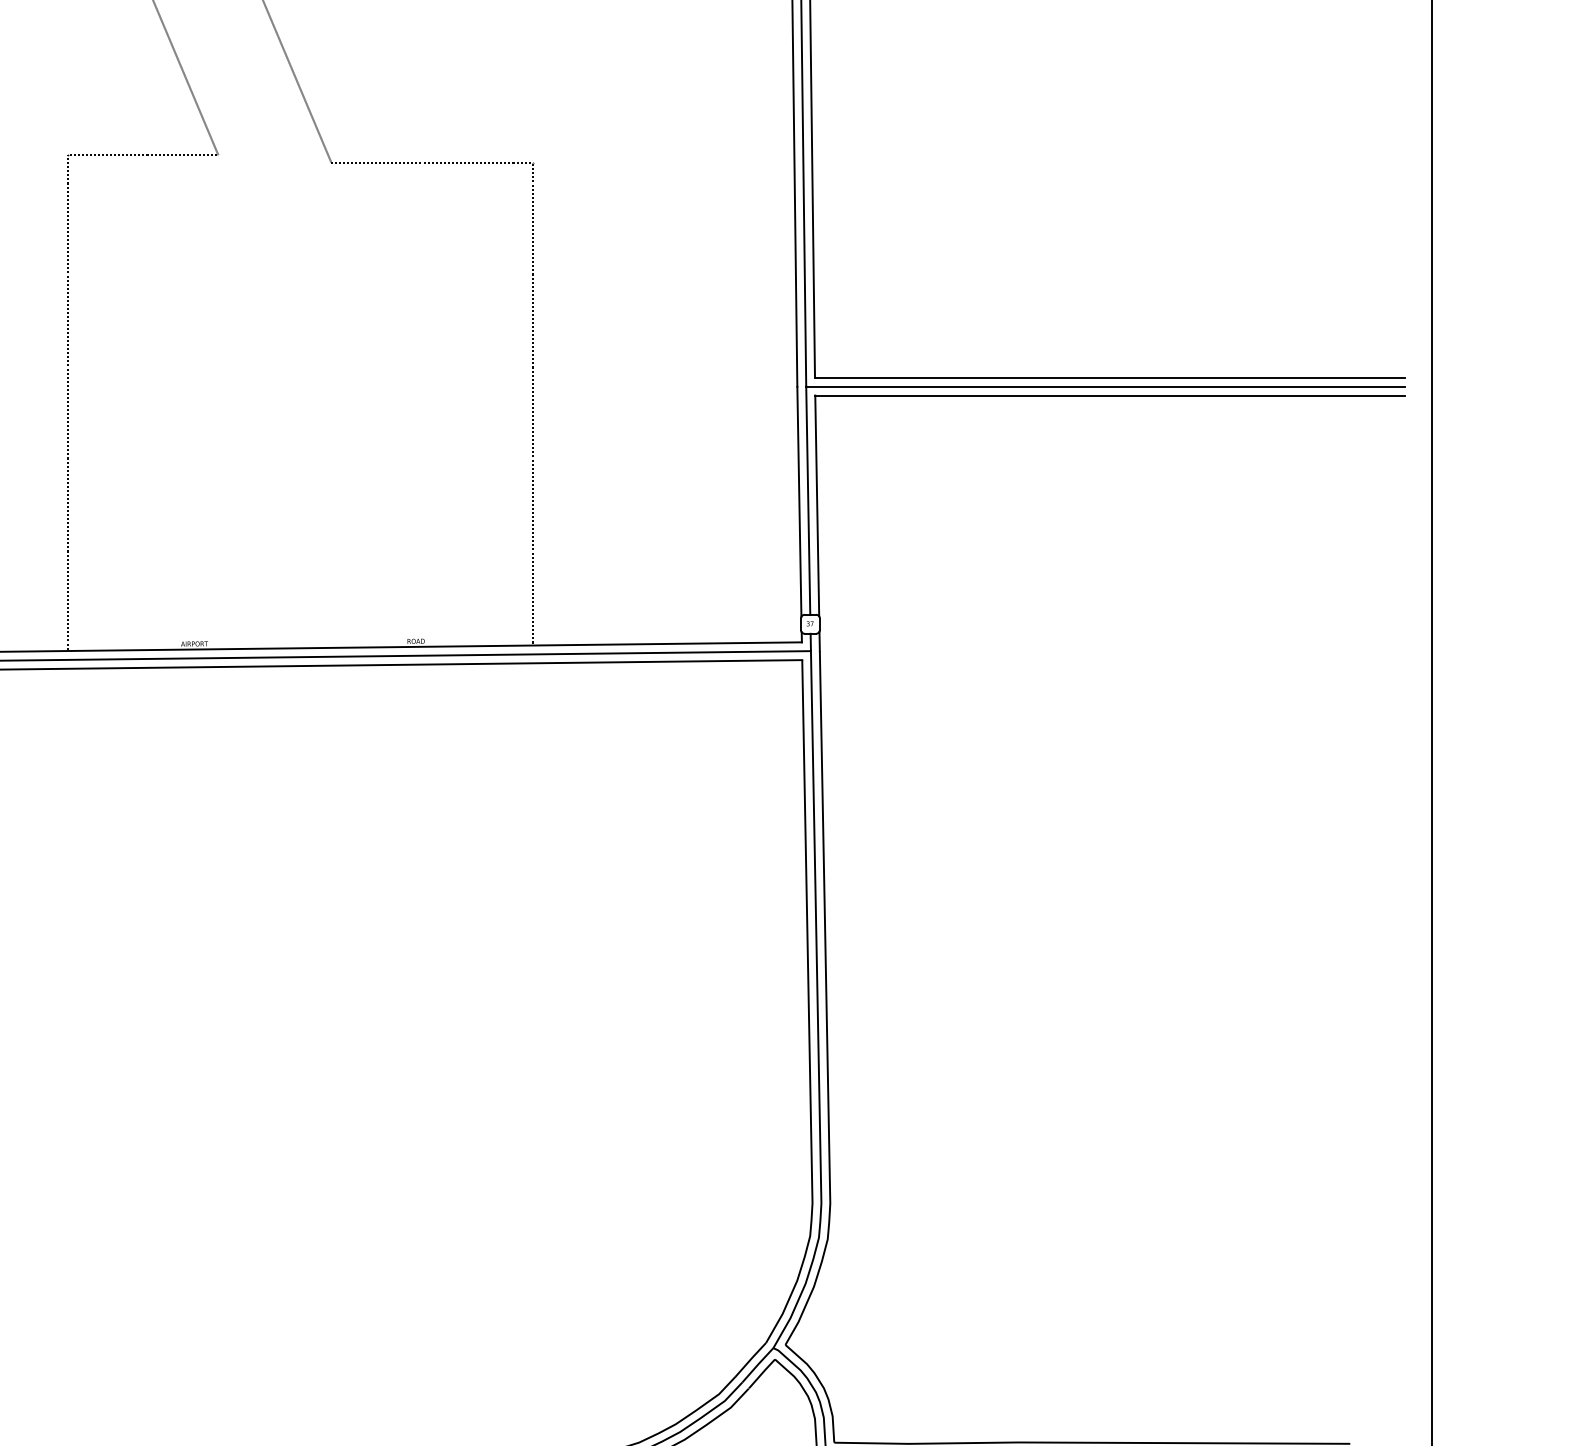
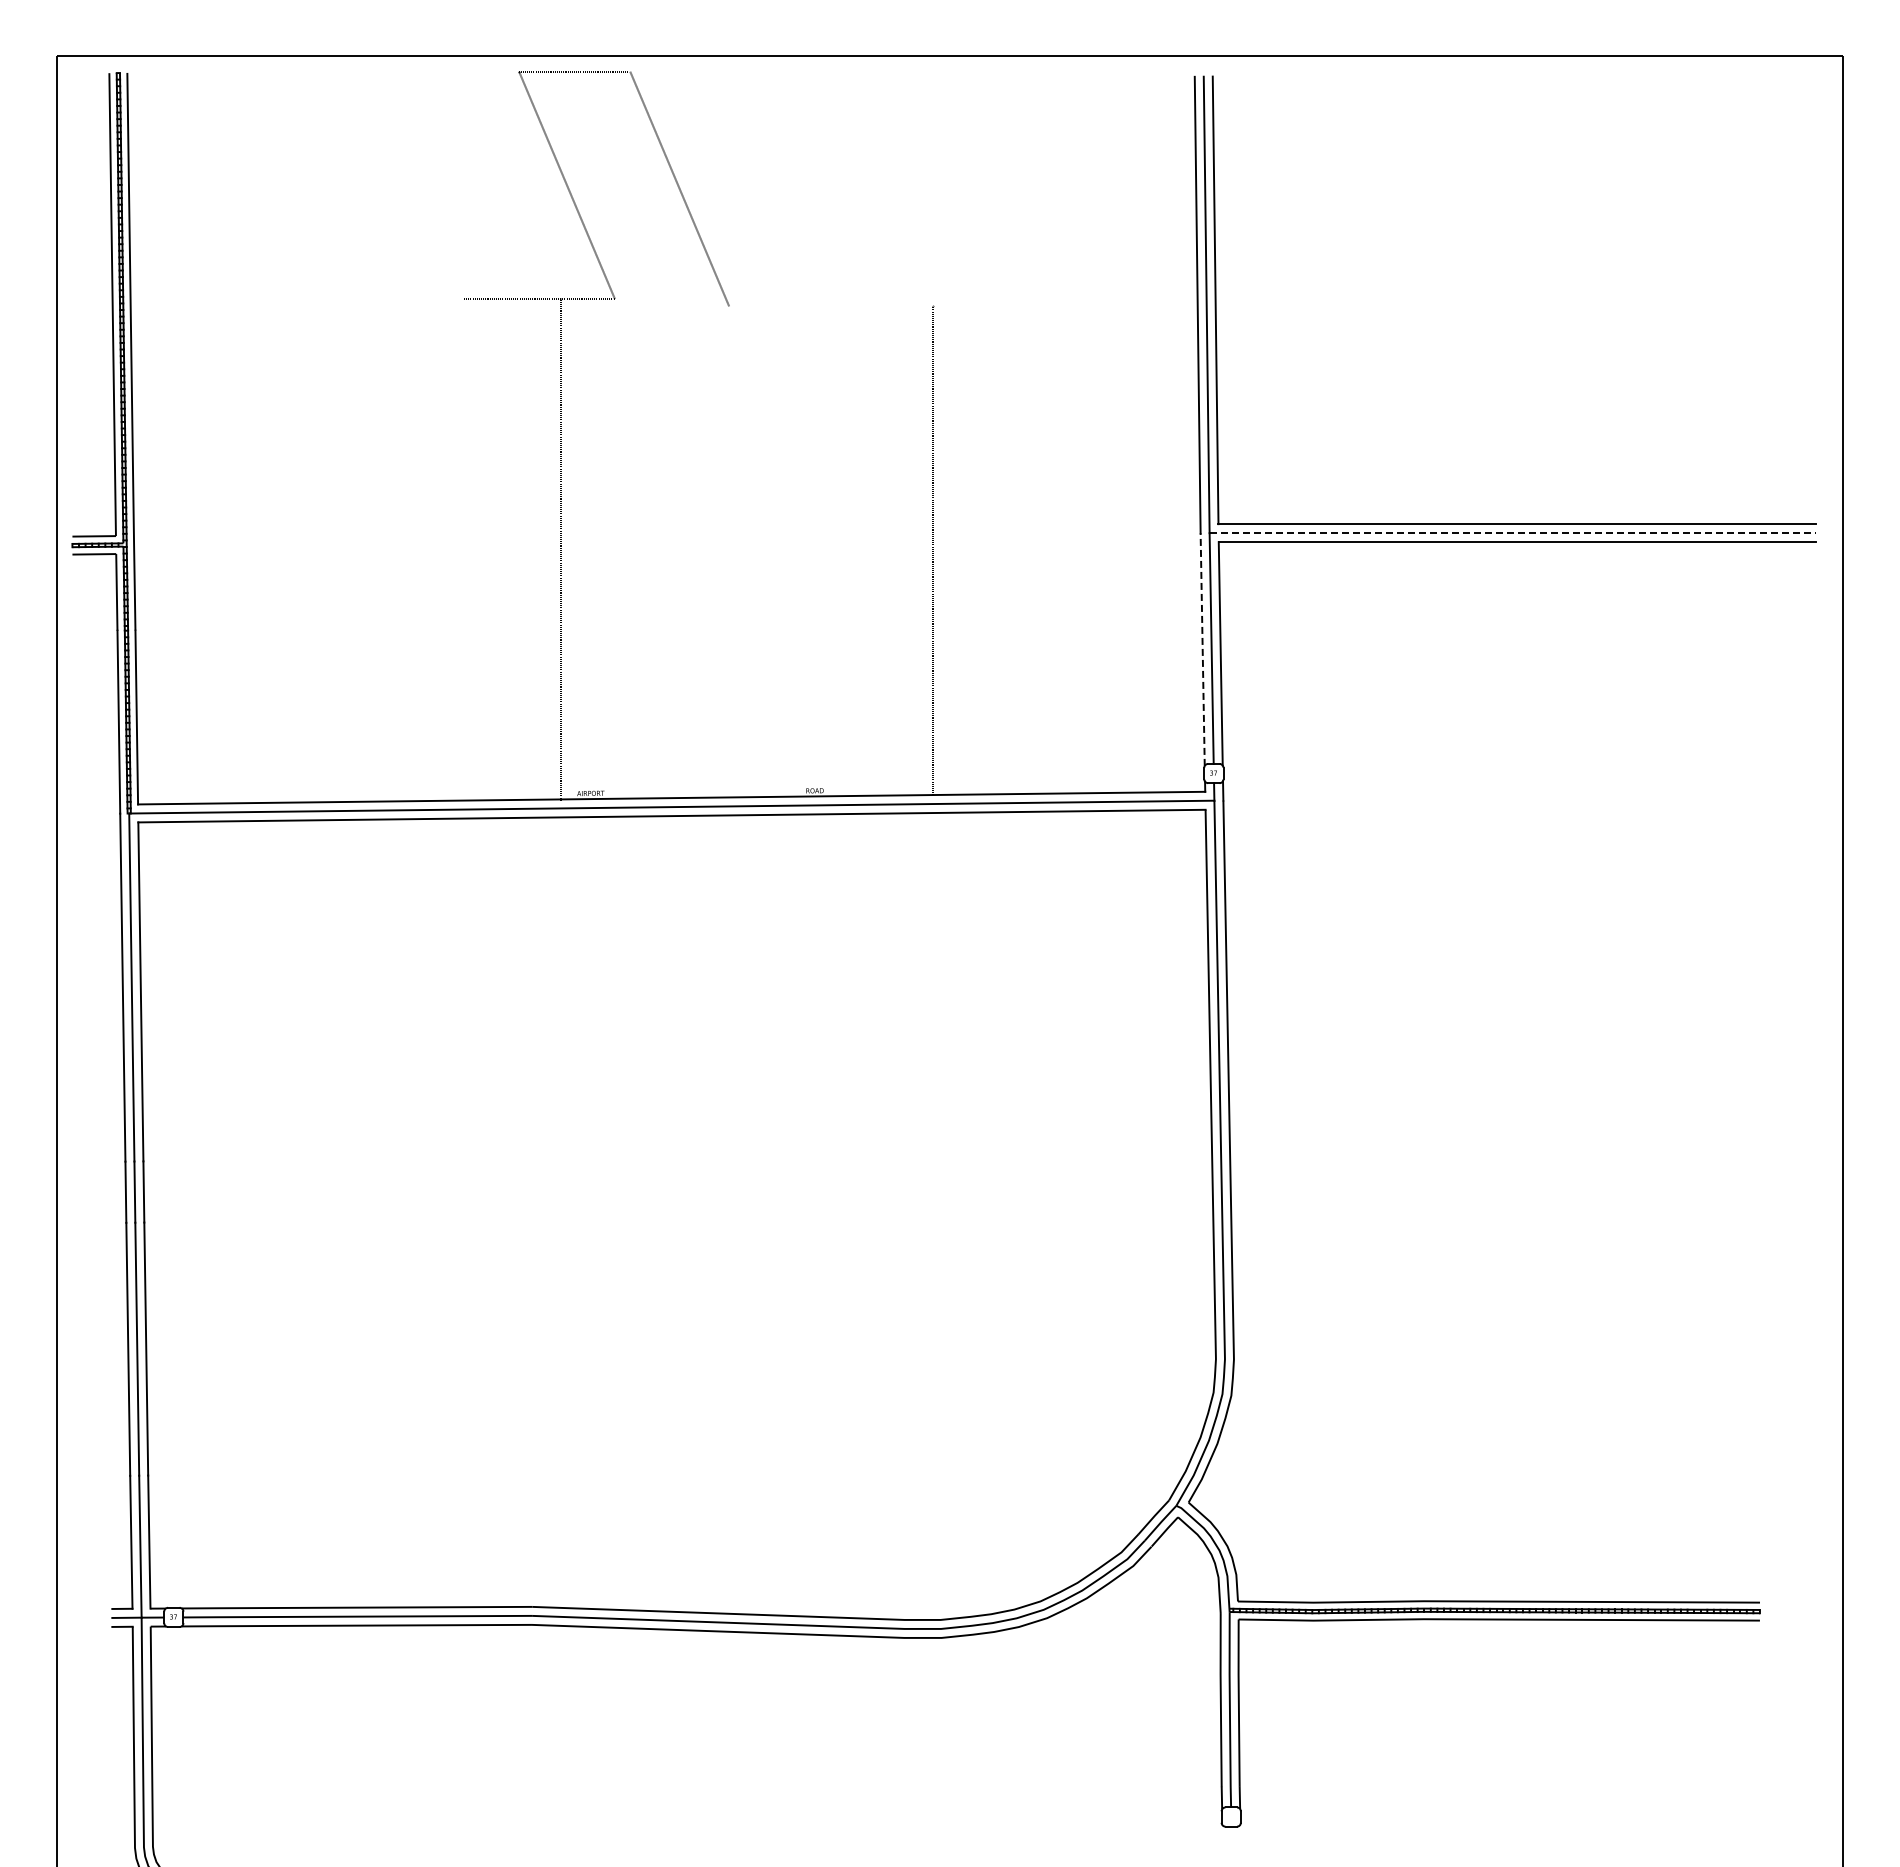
line: (431, 162) -> (830, 306), removed
line: (1106, 386) -> (1513, 533), solid -> dashed
line: (67, 402) -> (560, 549), moved
line: (799, 501) -> (1202, 649), solid -> dashed

